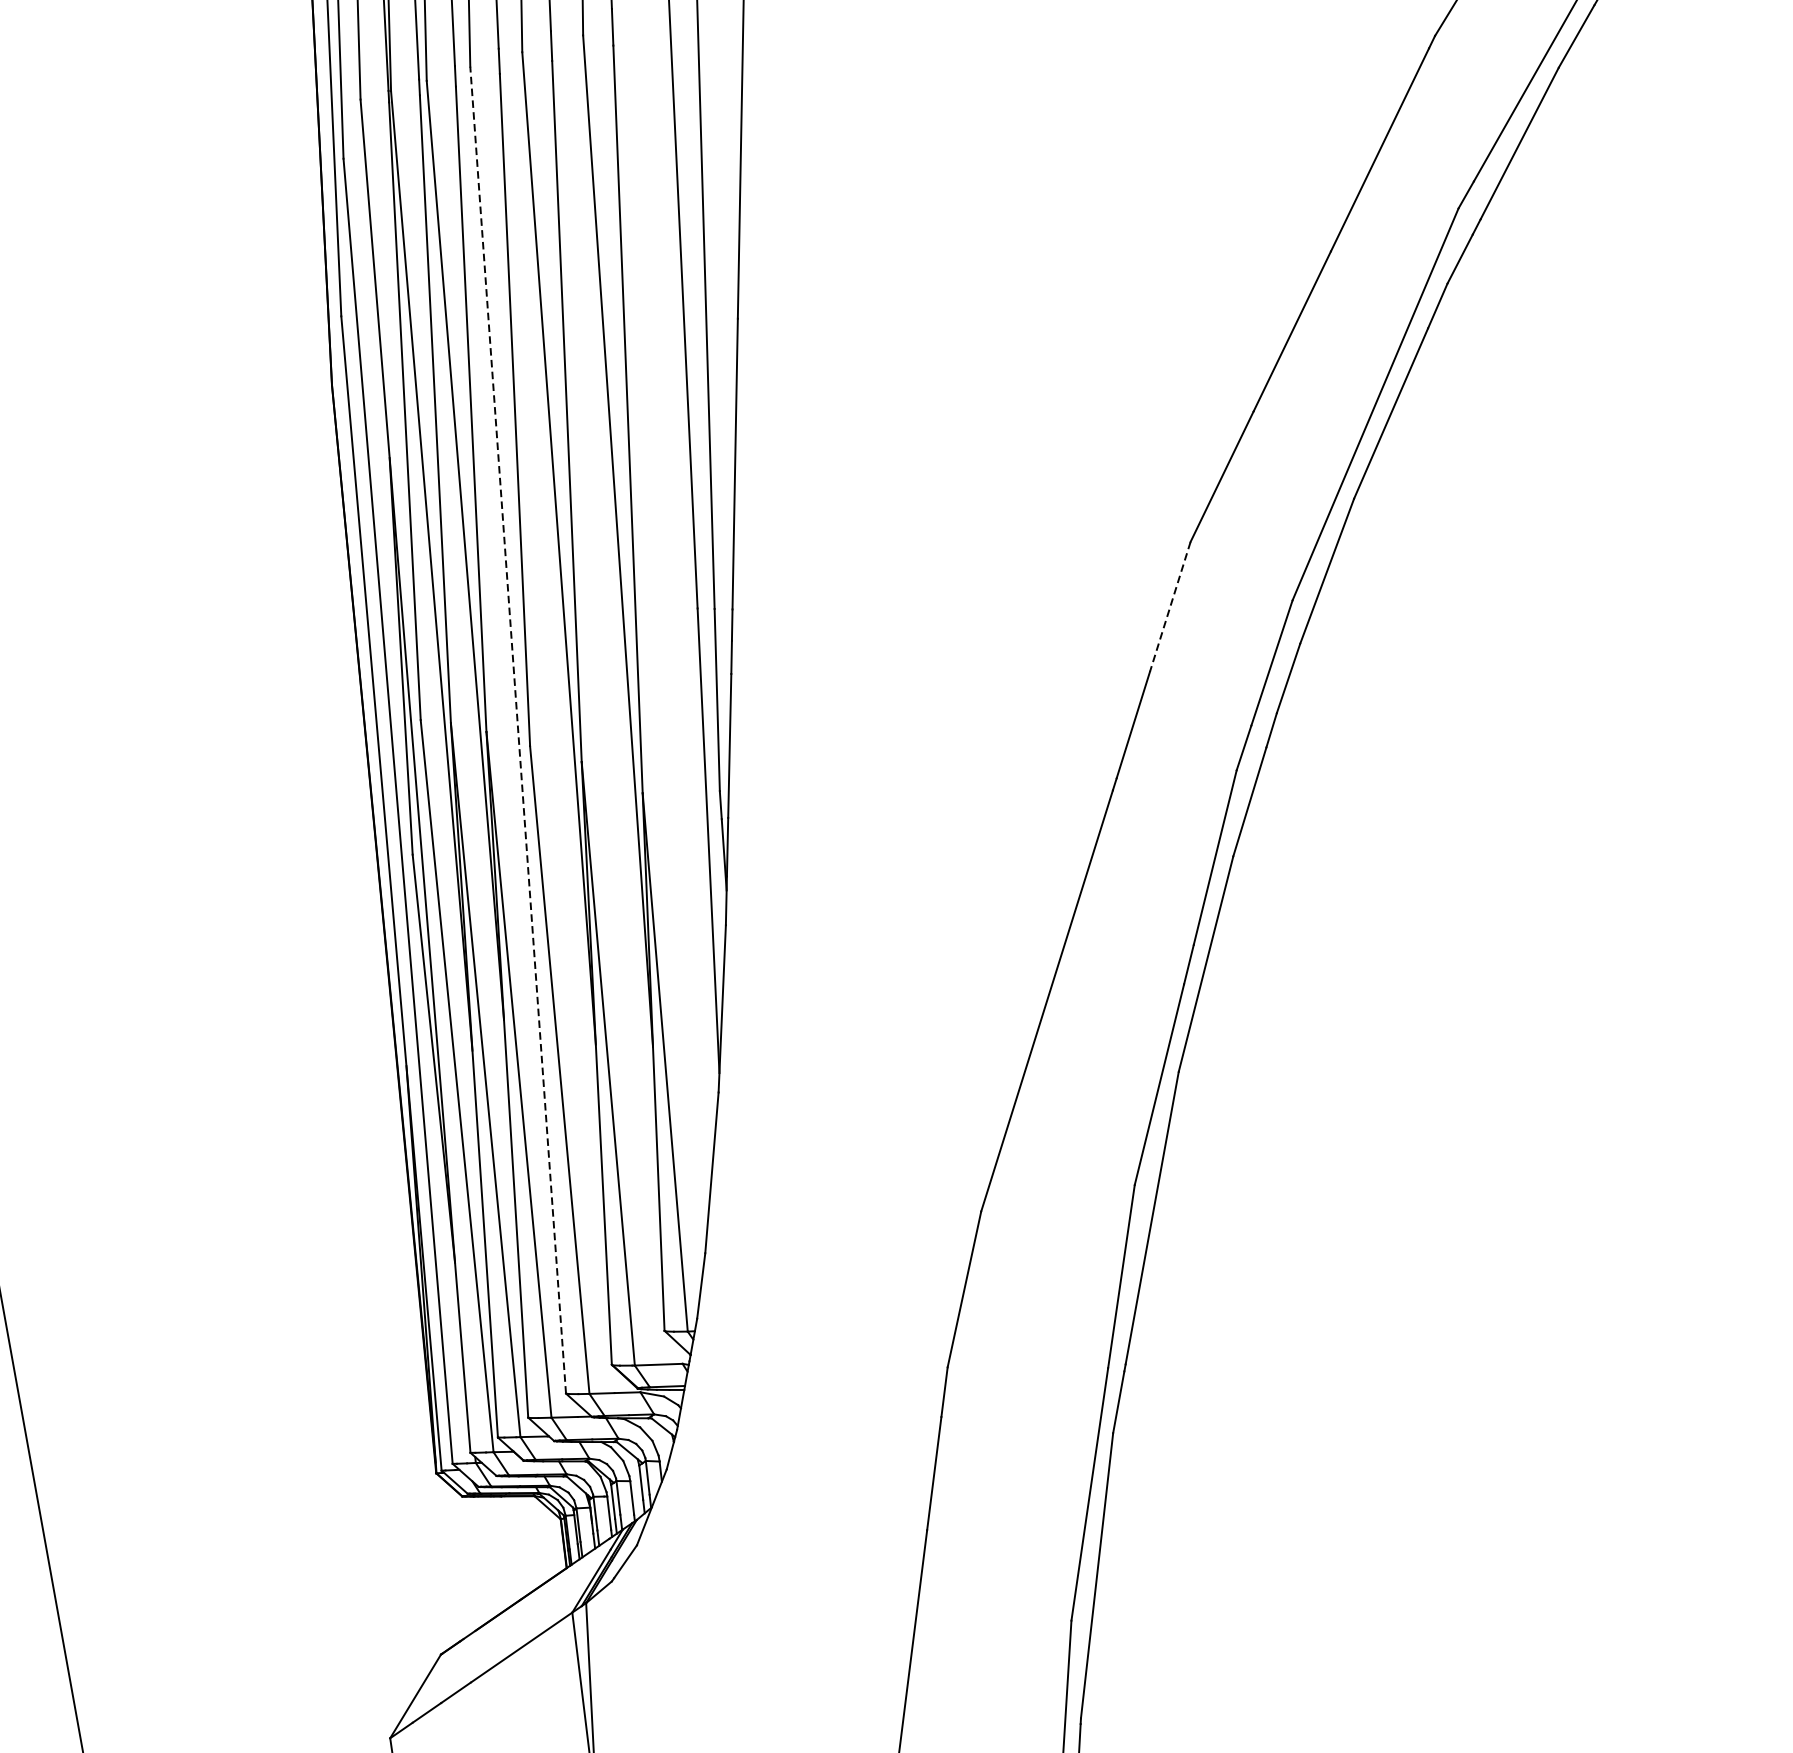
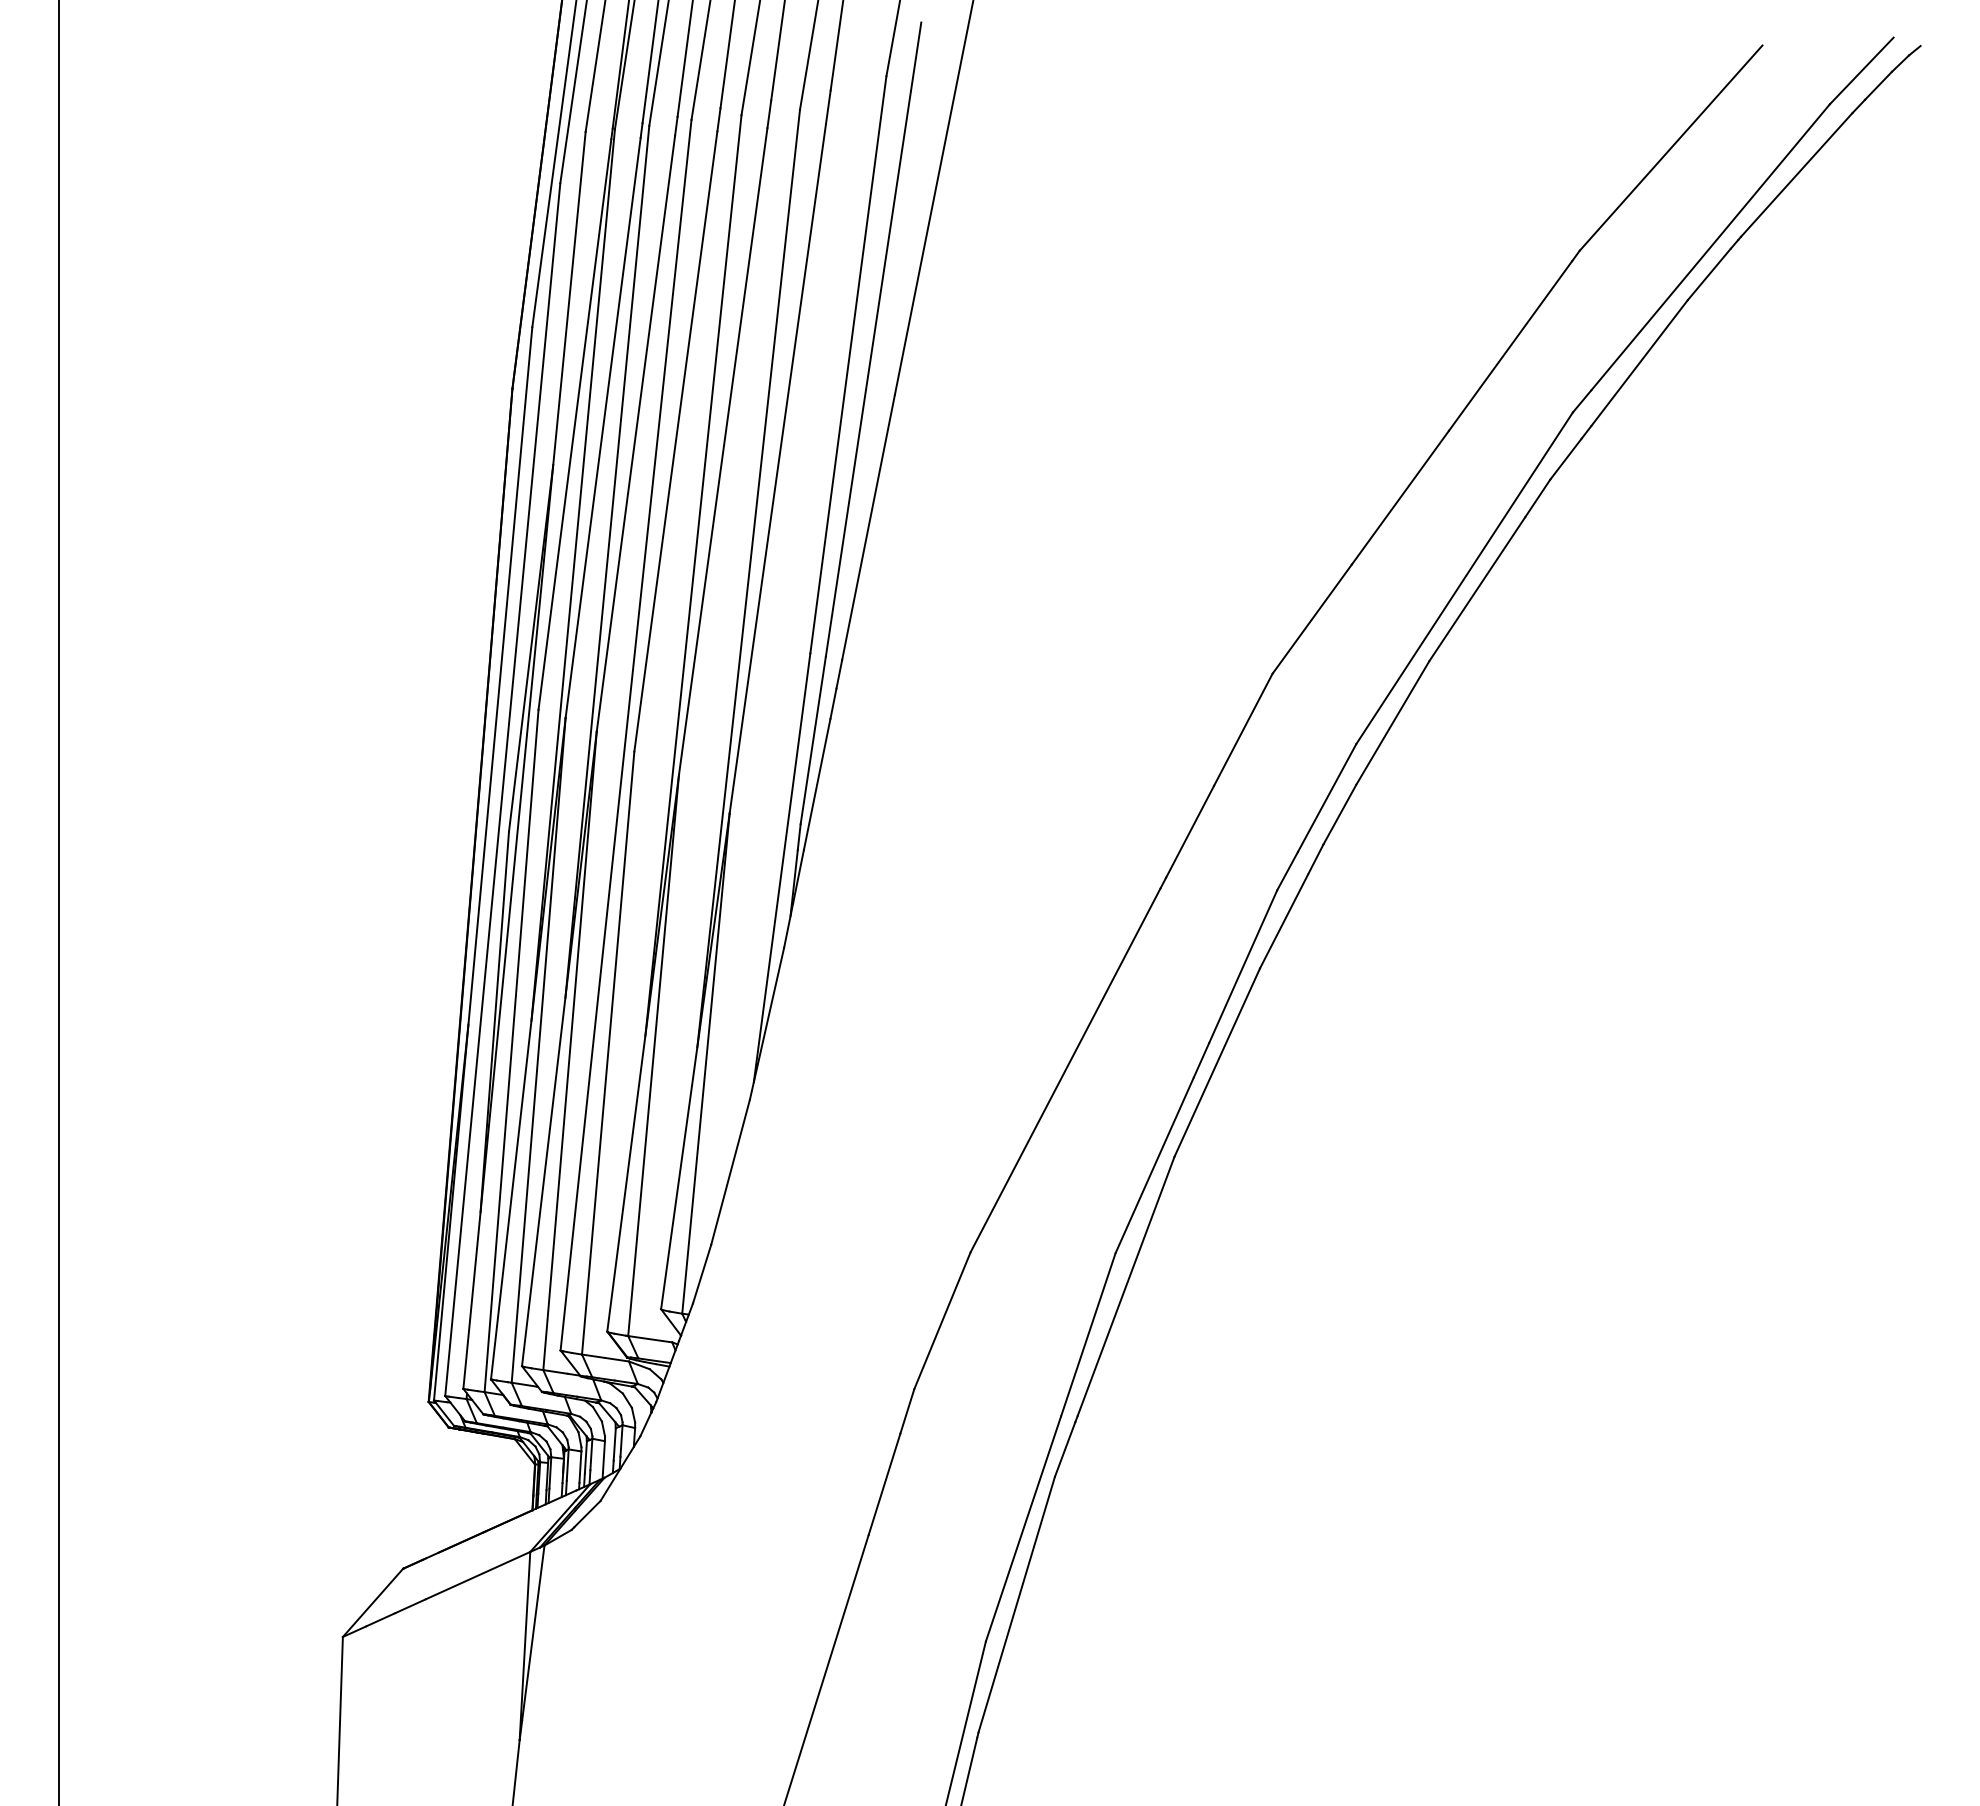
line: (1170, 607) -> (1243, 730), dashed -> solid
line: (518, 730) -> (626, 735), dashed -> solid

